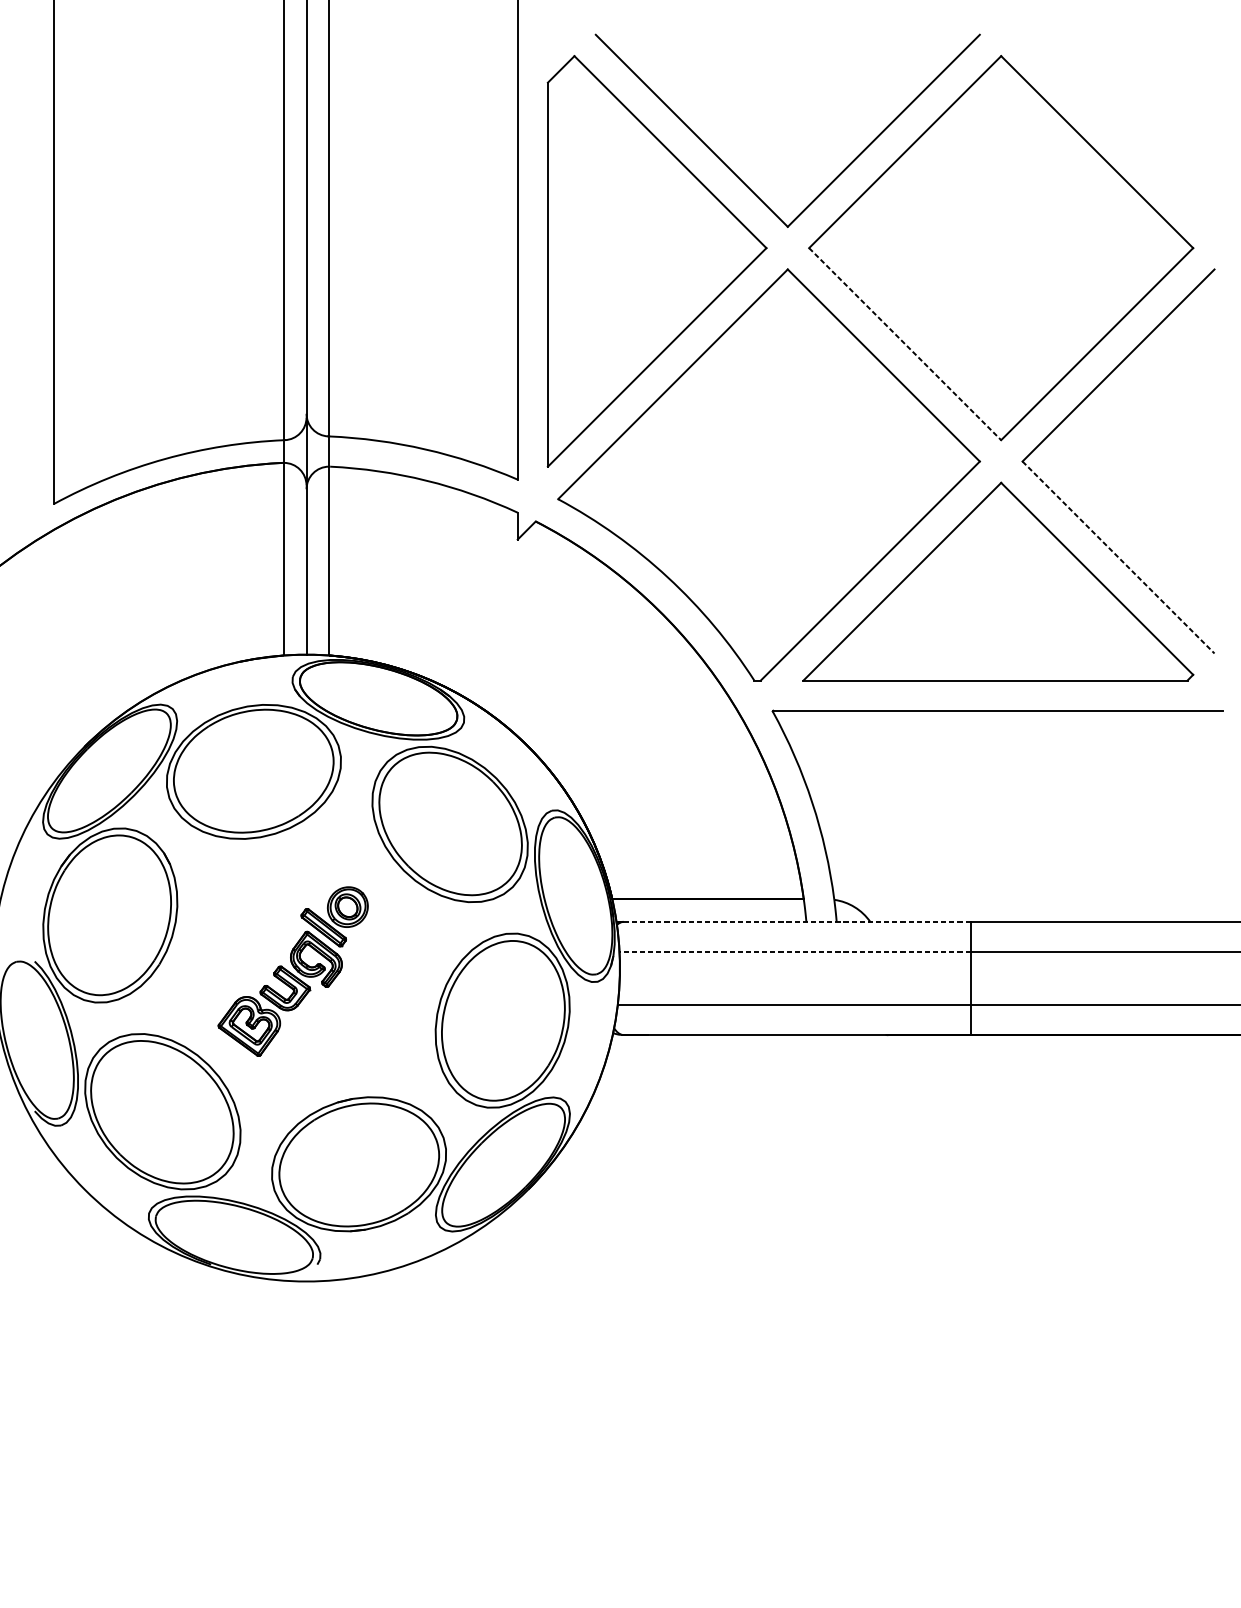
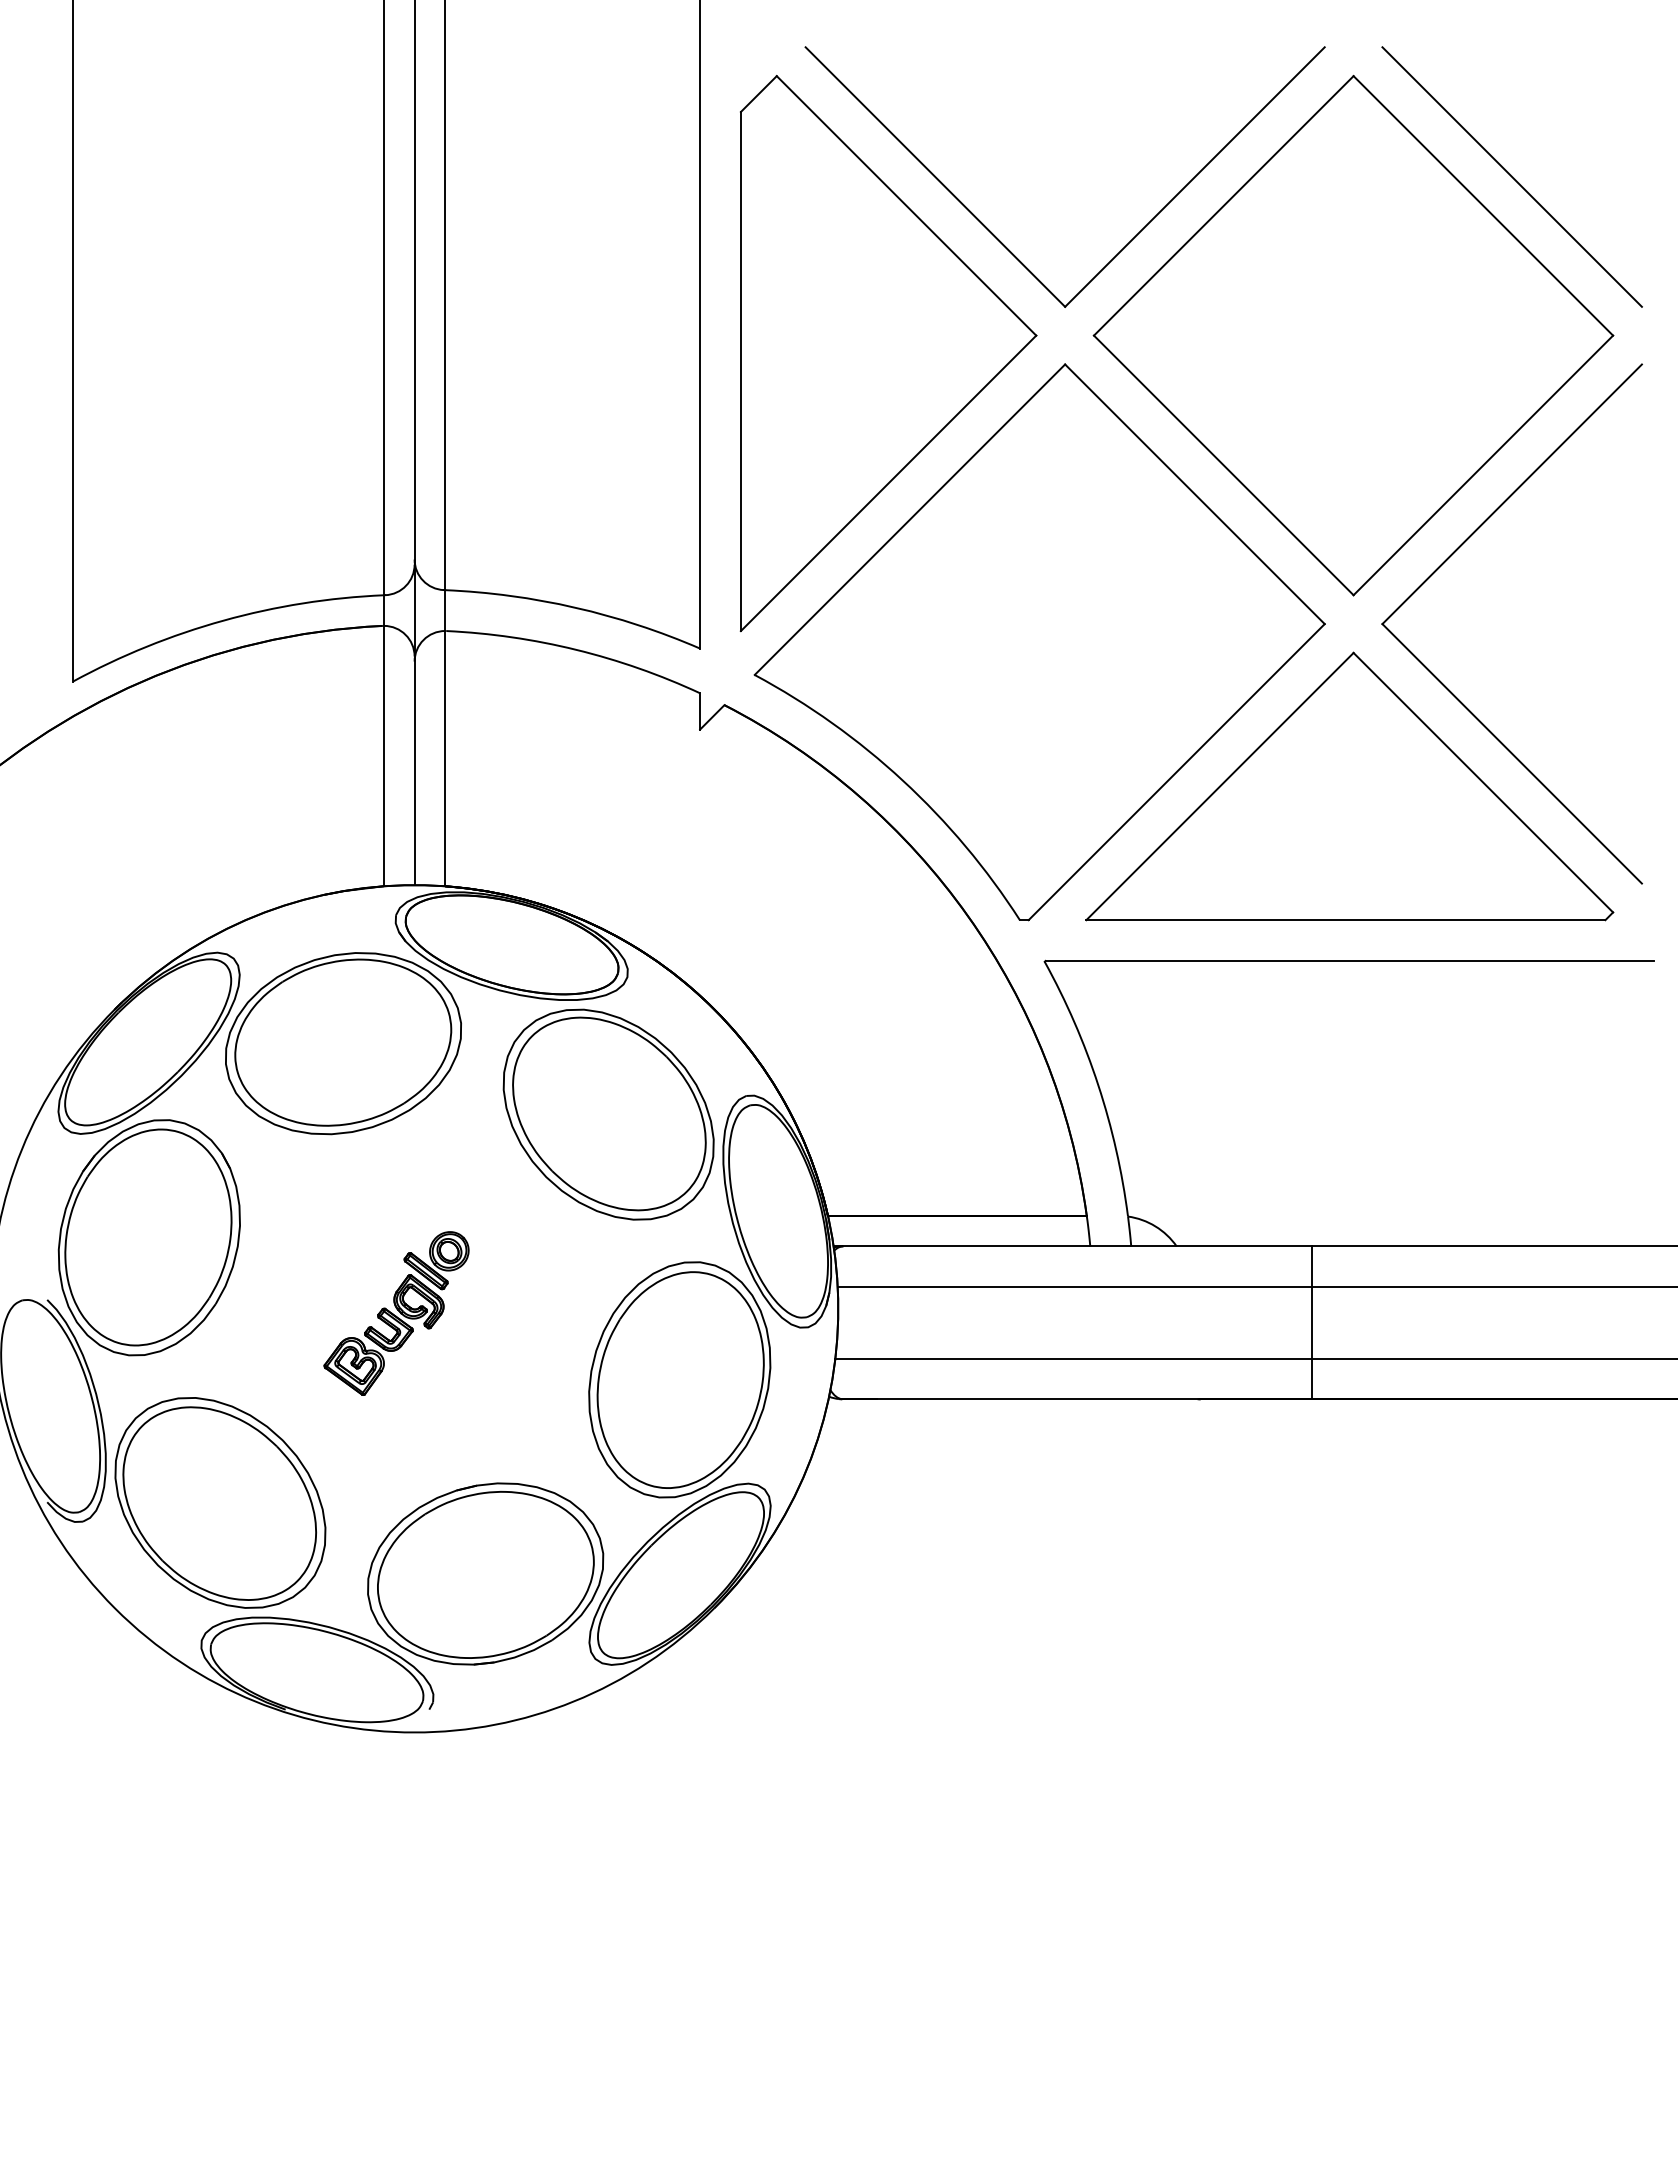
line: (1118, 130) -> (1511, 176), added
line: (904, 344) -> (1223, 465), dashed -> solid
line: (1118, 558) -> (1512, 754), dashed -> solid
line: (796, 921) -> (1077, 1246), dashed -> solid
line: (794, 952) -> (1074, 1287), dashed -> solid
part: (293, 971) -> (396, 1313), size x0.71

